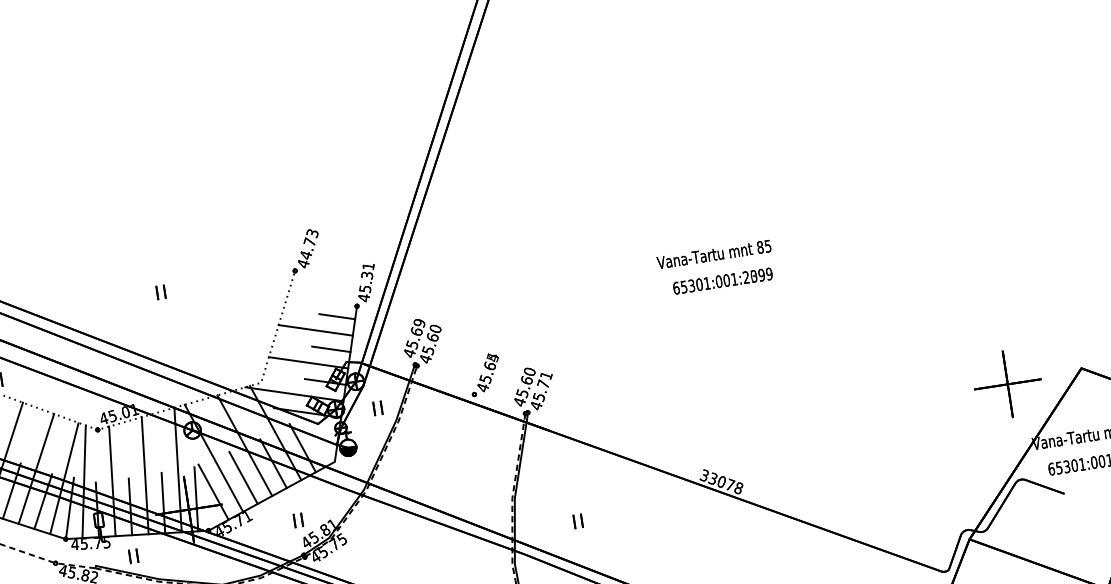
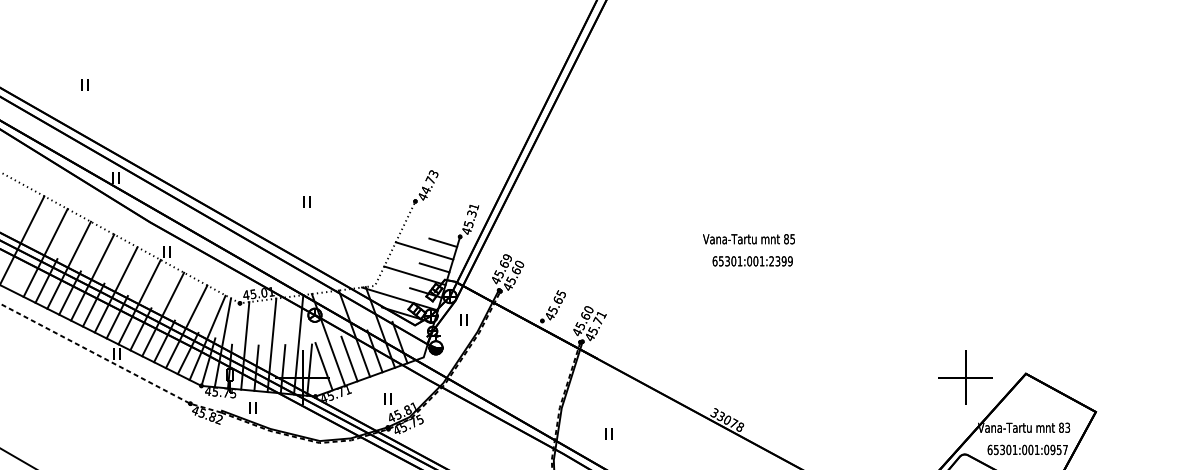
text: (753, 276) -> (777, 261), 65301:001:2099 -> 65301:001:2399
text: (493, 358) -> (561, 294), 45.64 -> 45.65

